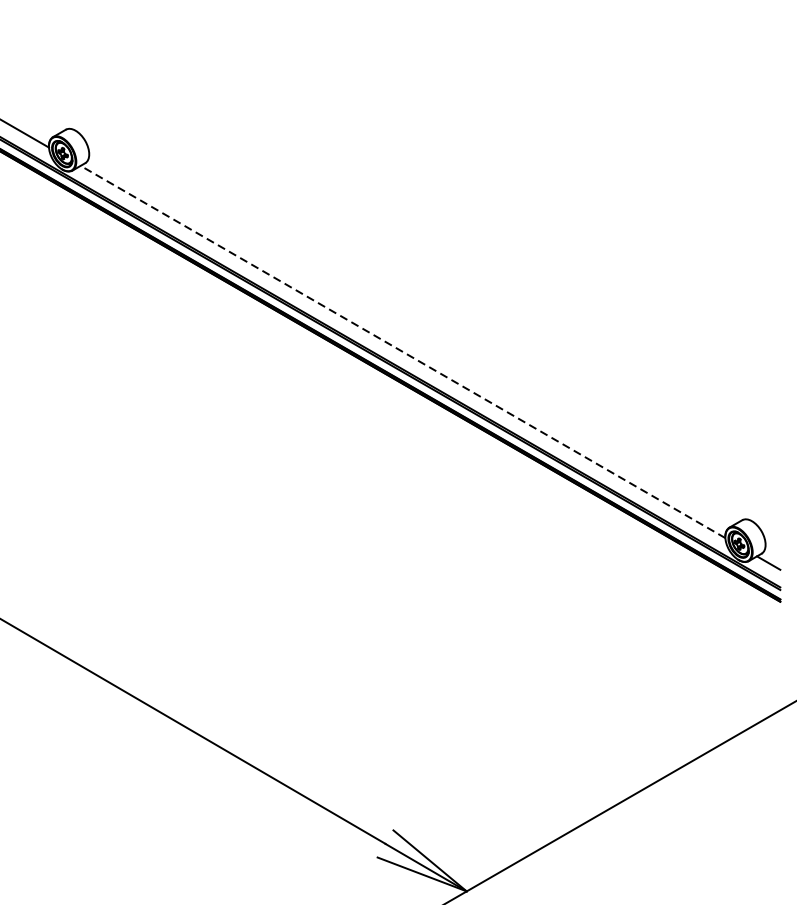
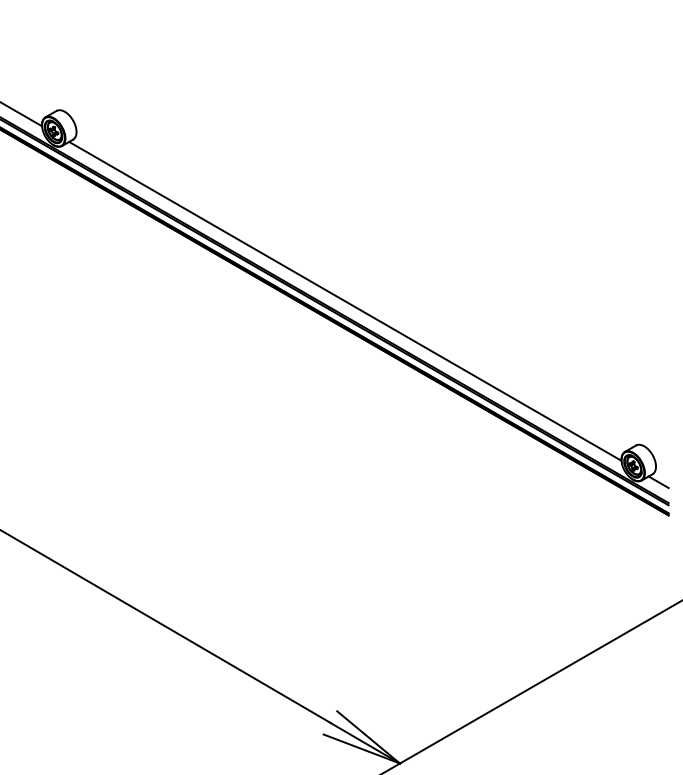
line: (403, 352) -> (345, 301), dashed -> solid

